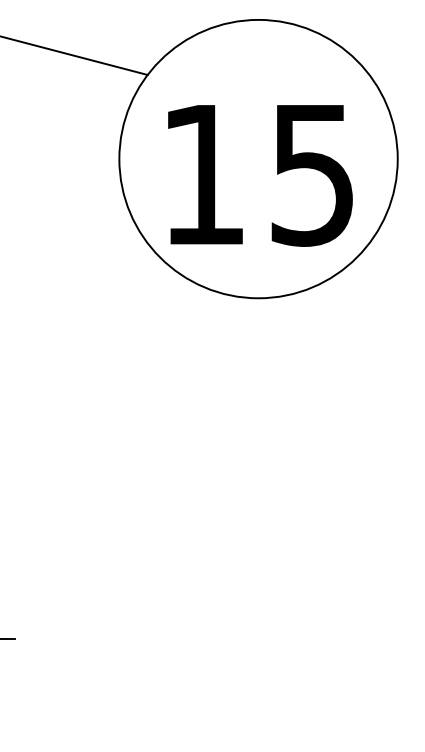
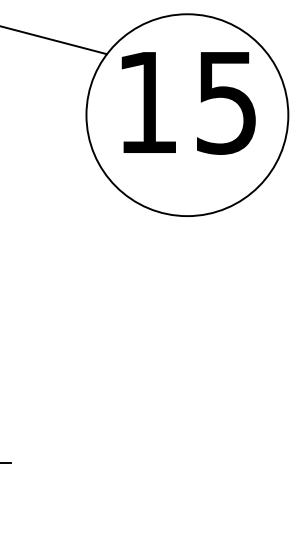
text: (260, 175) -> (188, 103), moved

